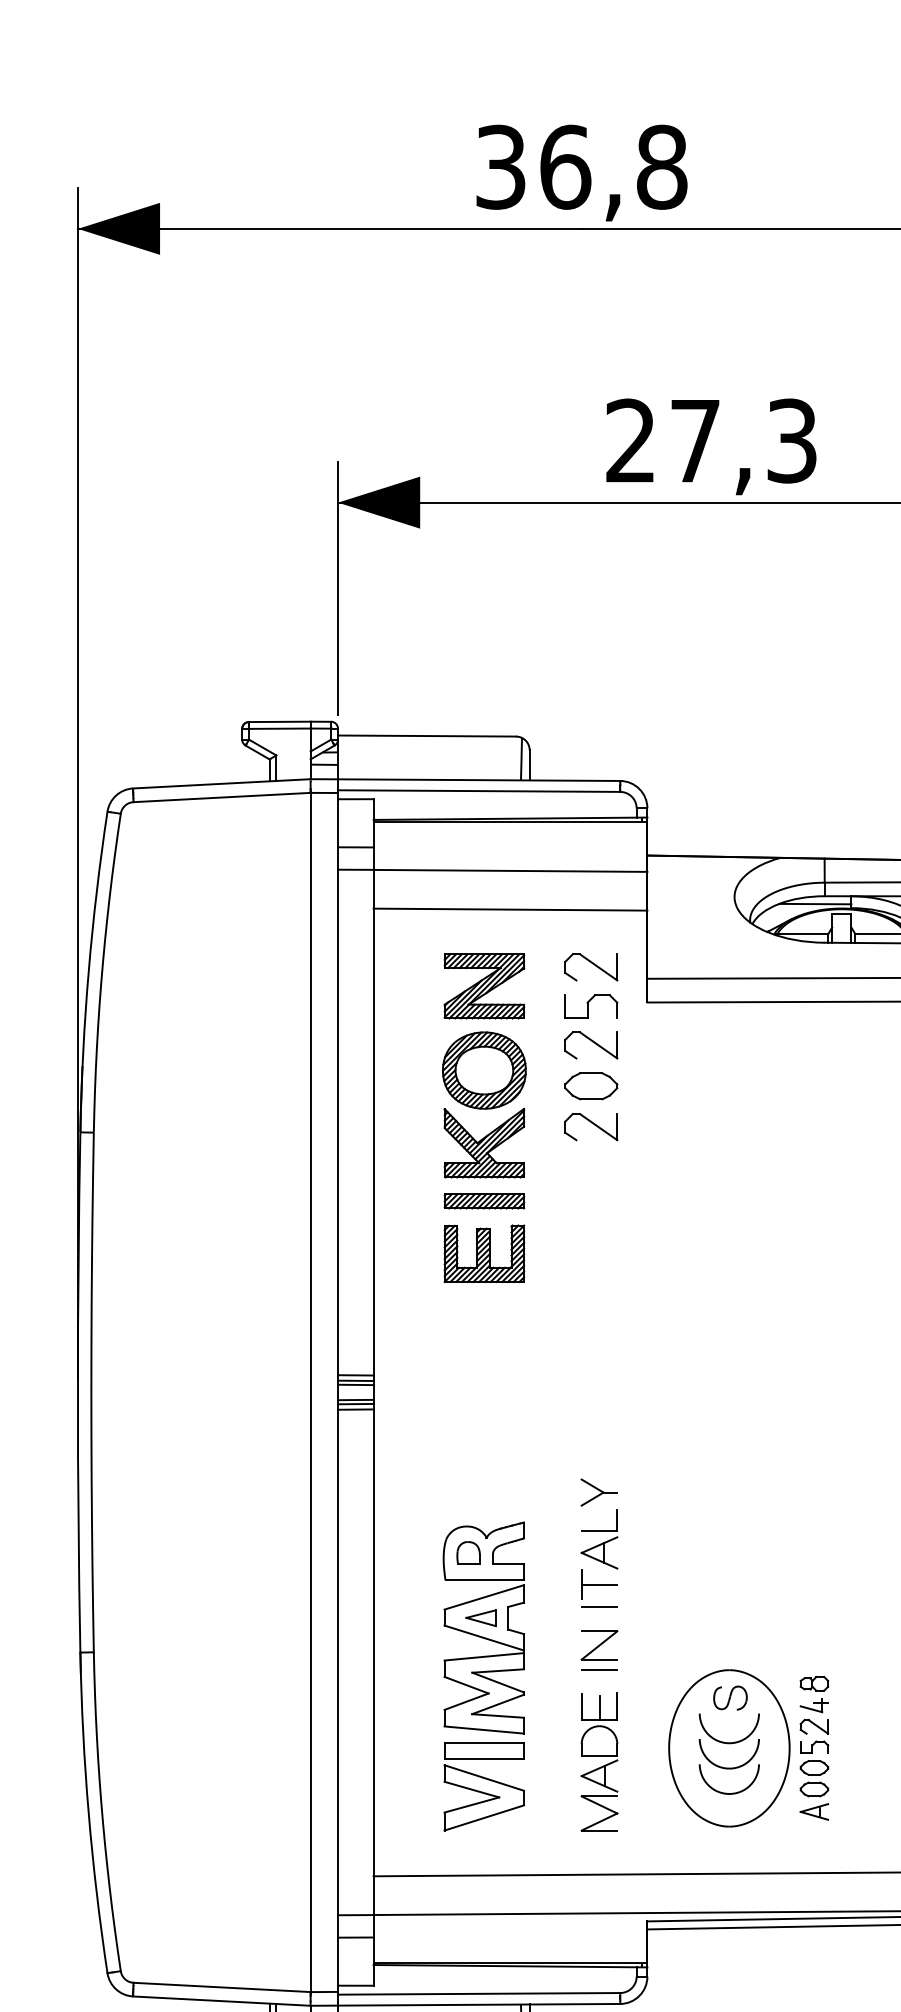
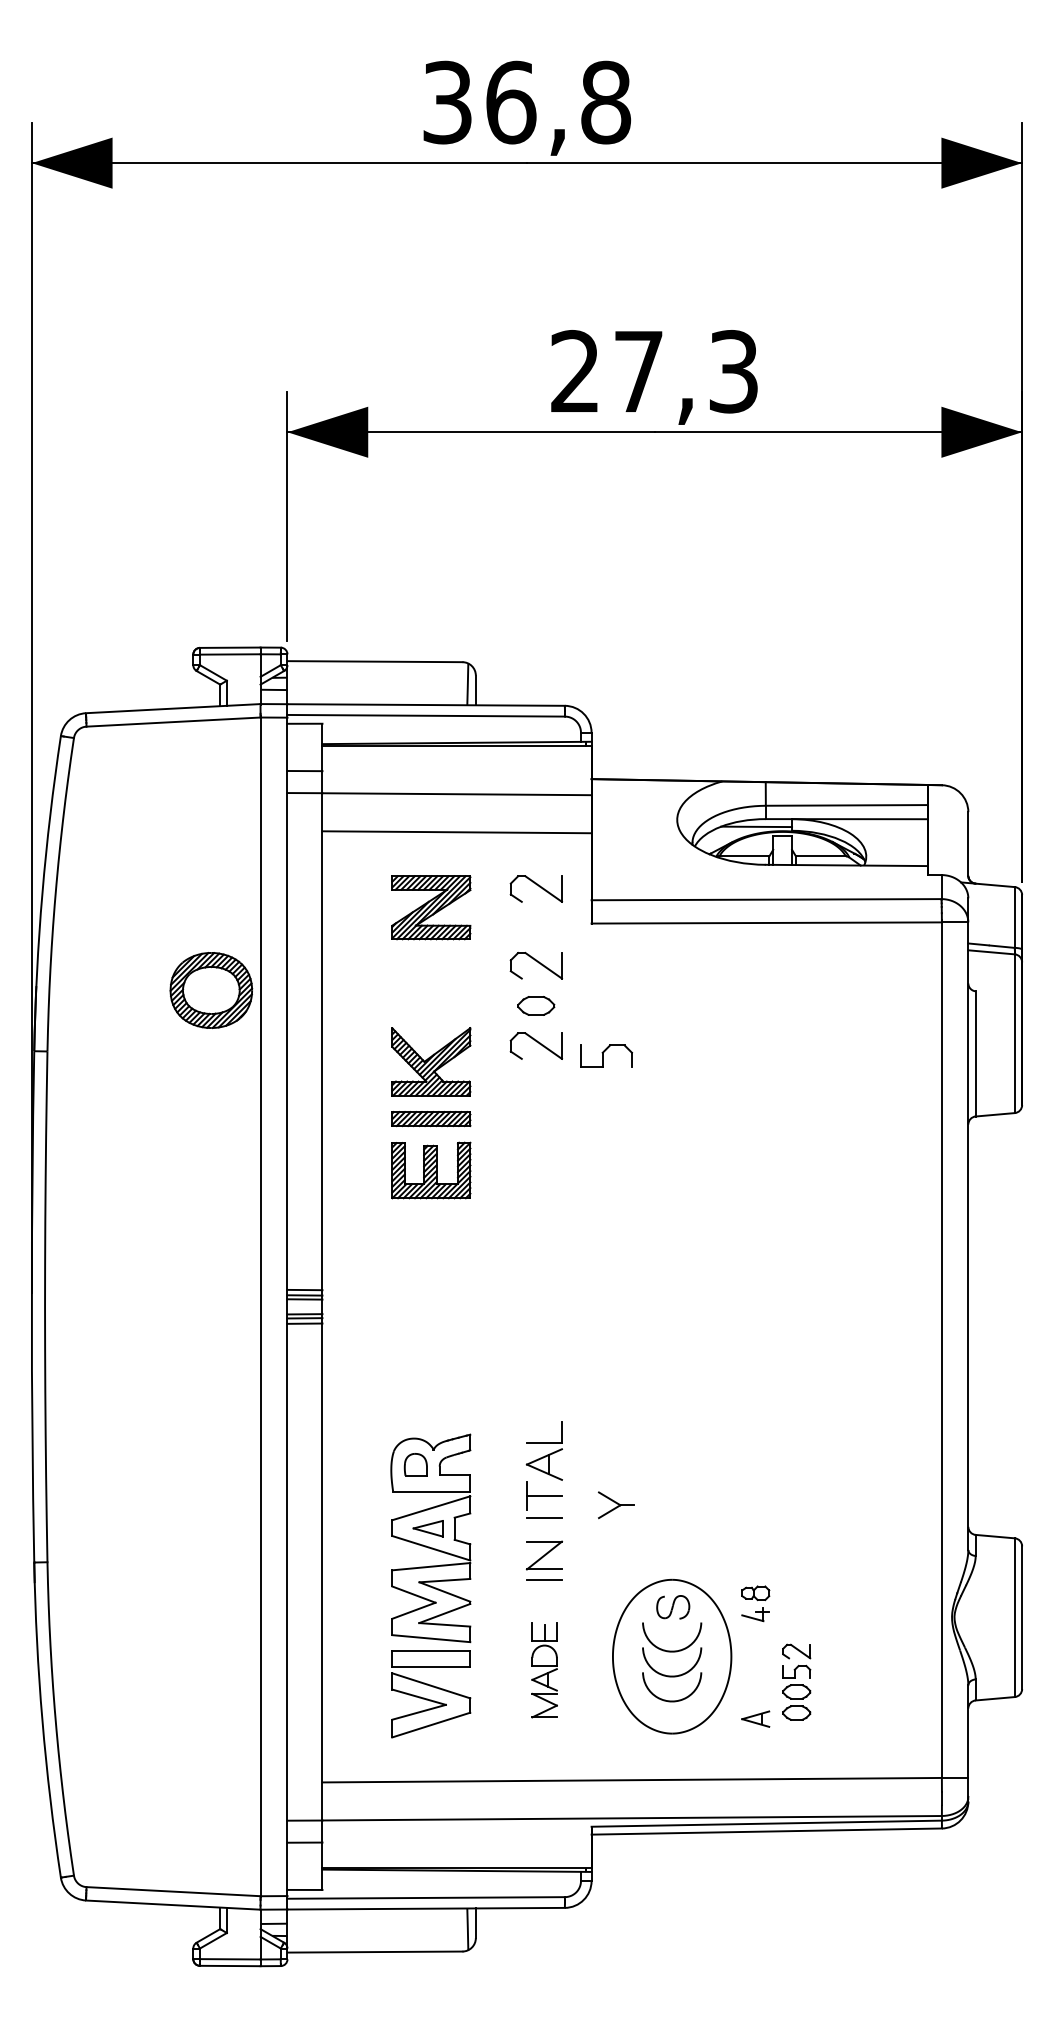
part: (591, 1005) -> (606, 1055), moved
part: (484, 1070) -> (211, 990), moved
part: (590, 1085) -> (535, 1005), size x0.7
part: (599, 1492) -> (616, 1505), moved
part: (814, 1757) -> (796, 1681), moved
part: (599, 1762) -> (544, 1670), size x0.7

